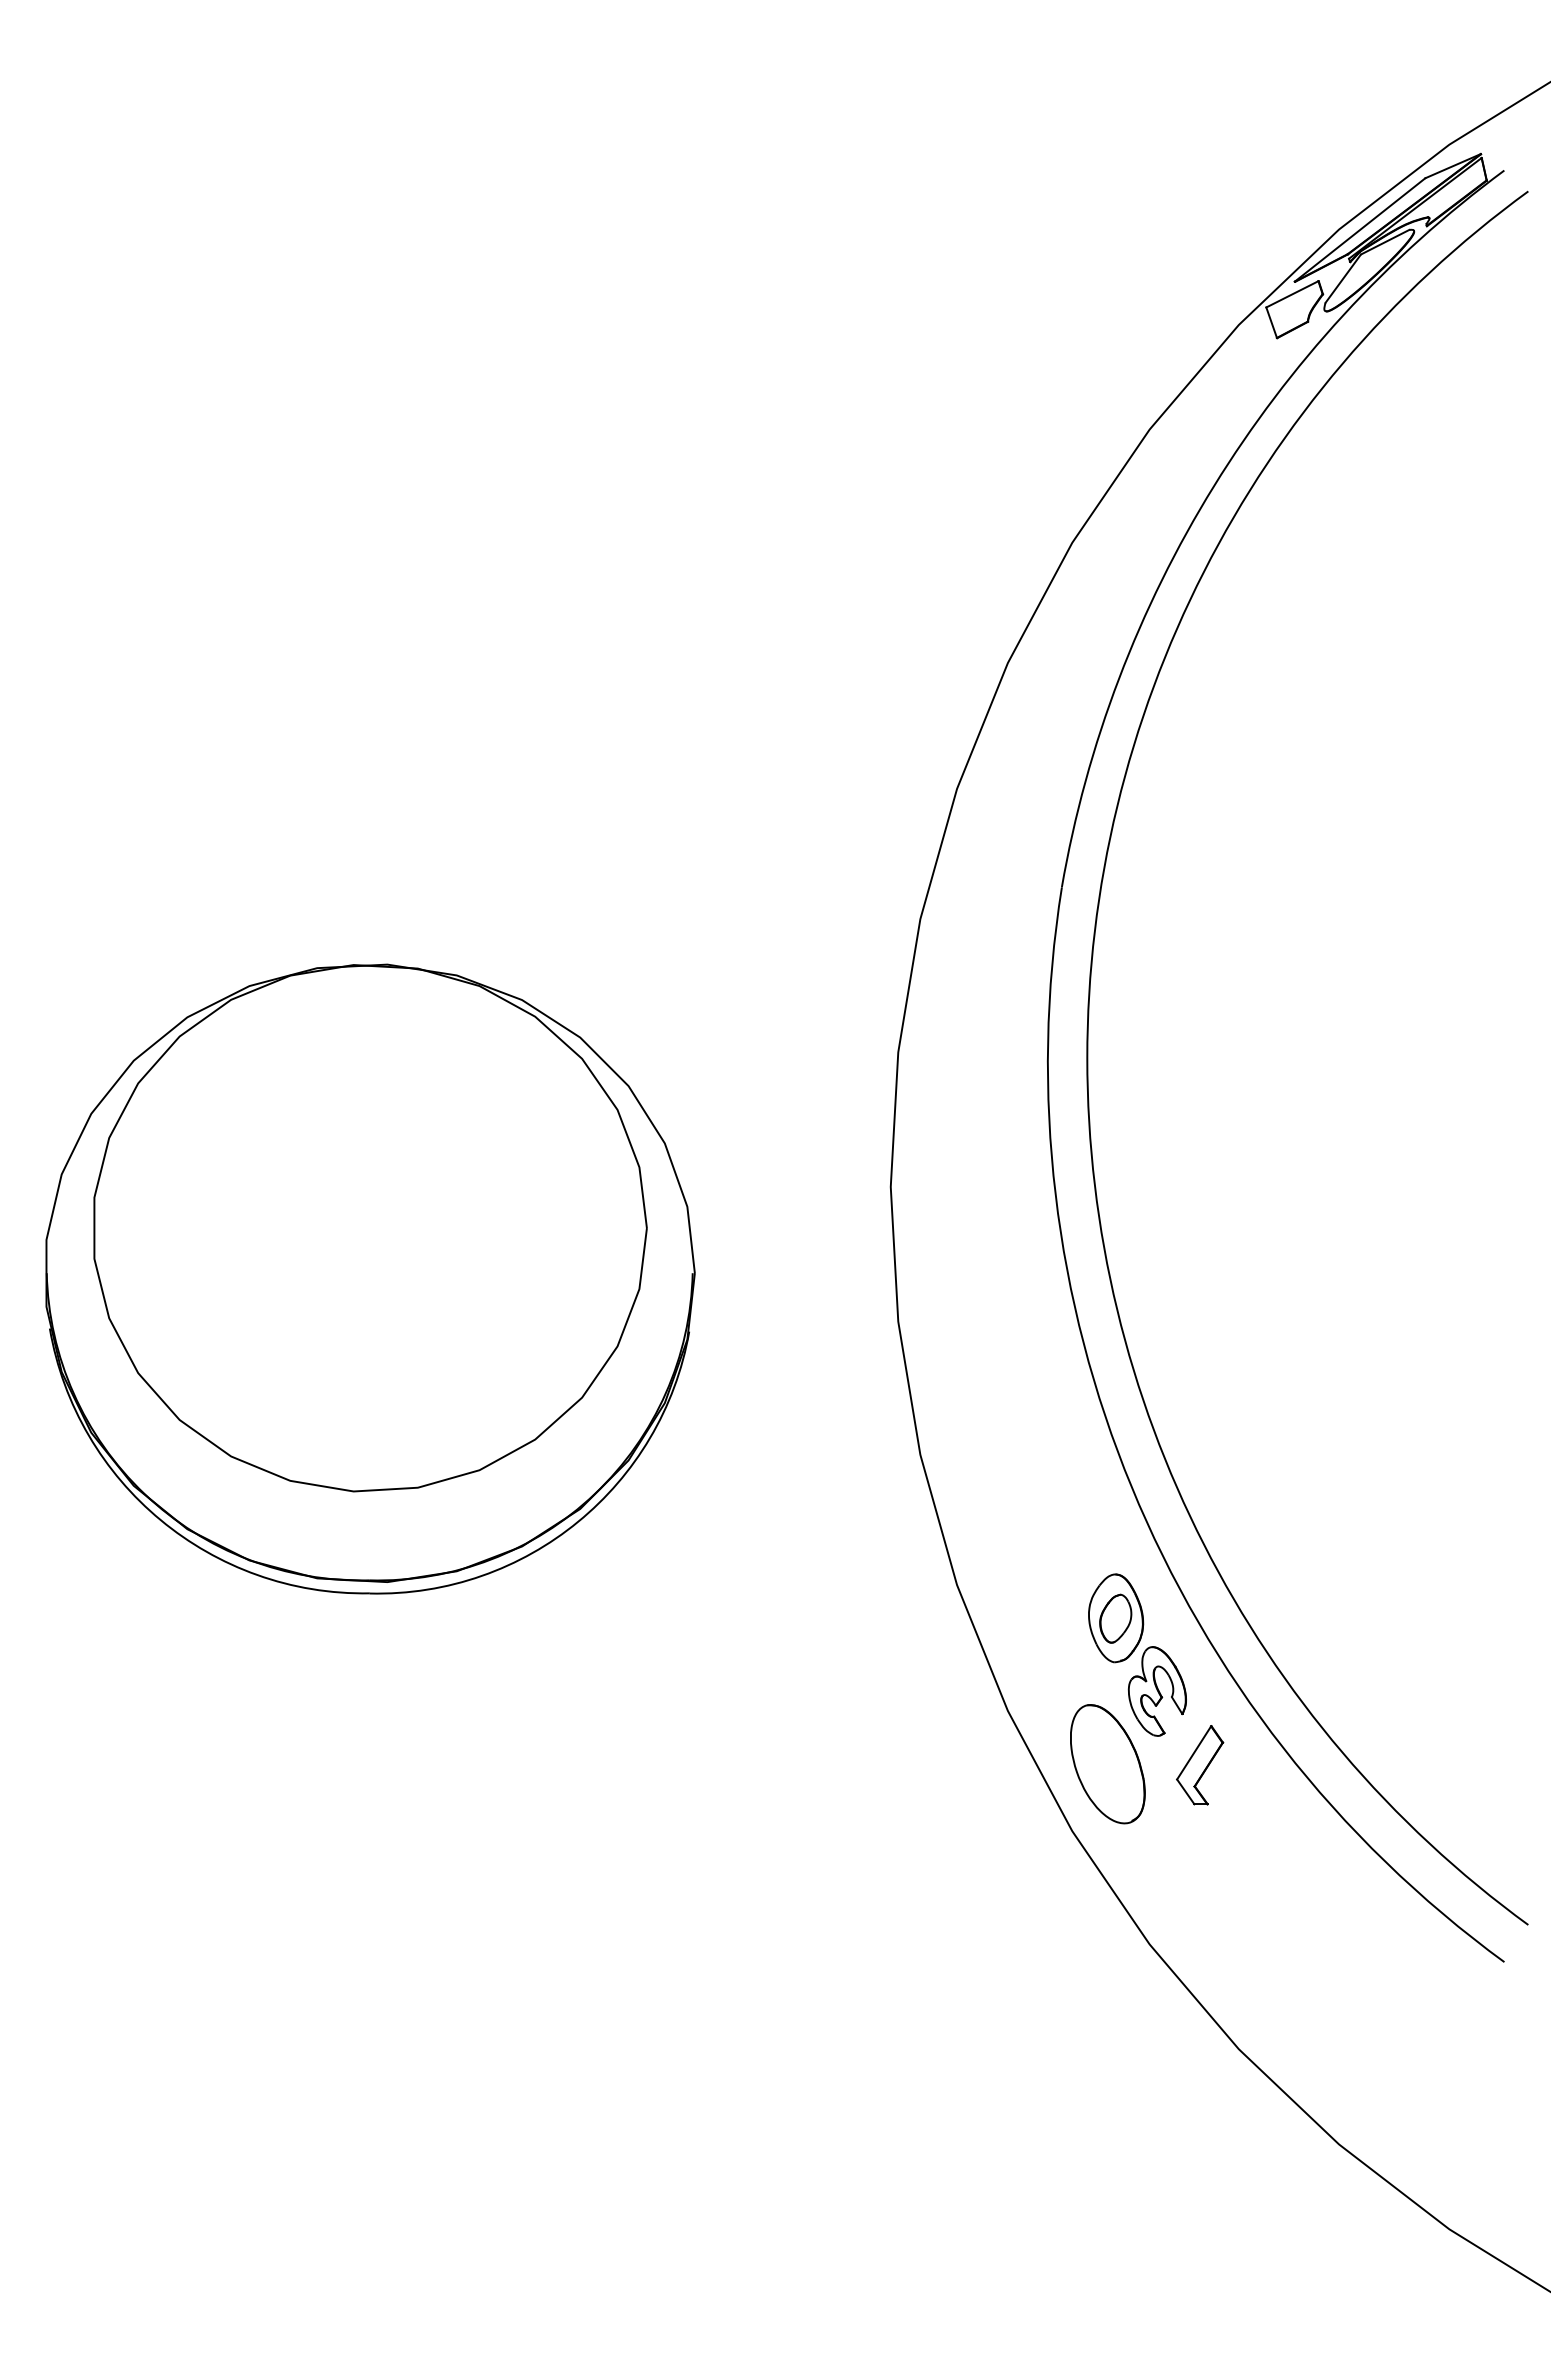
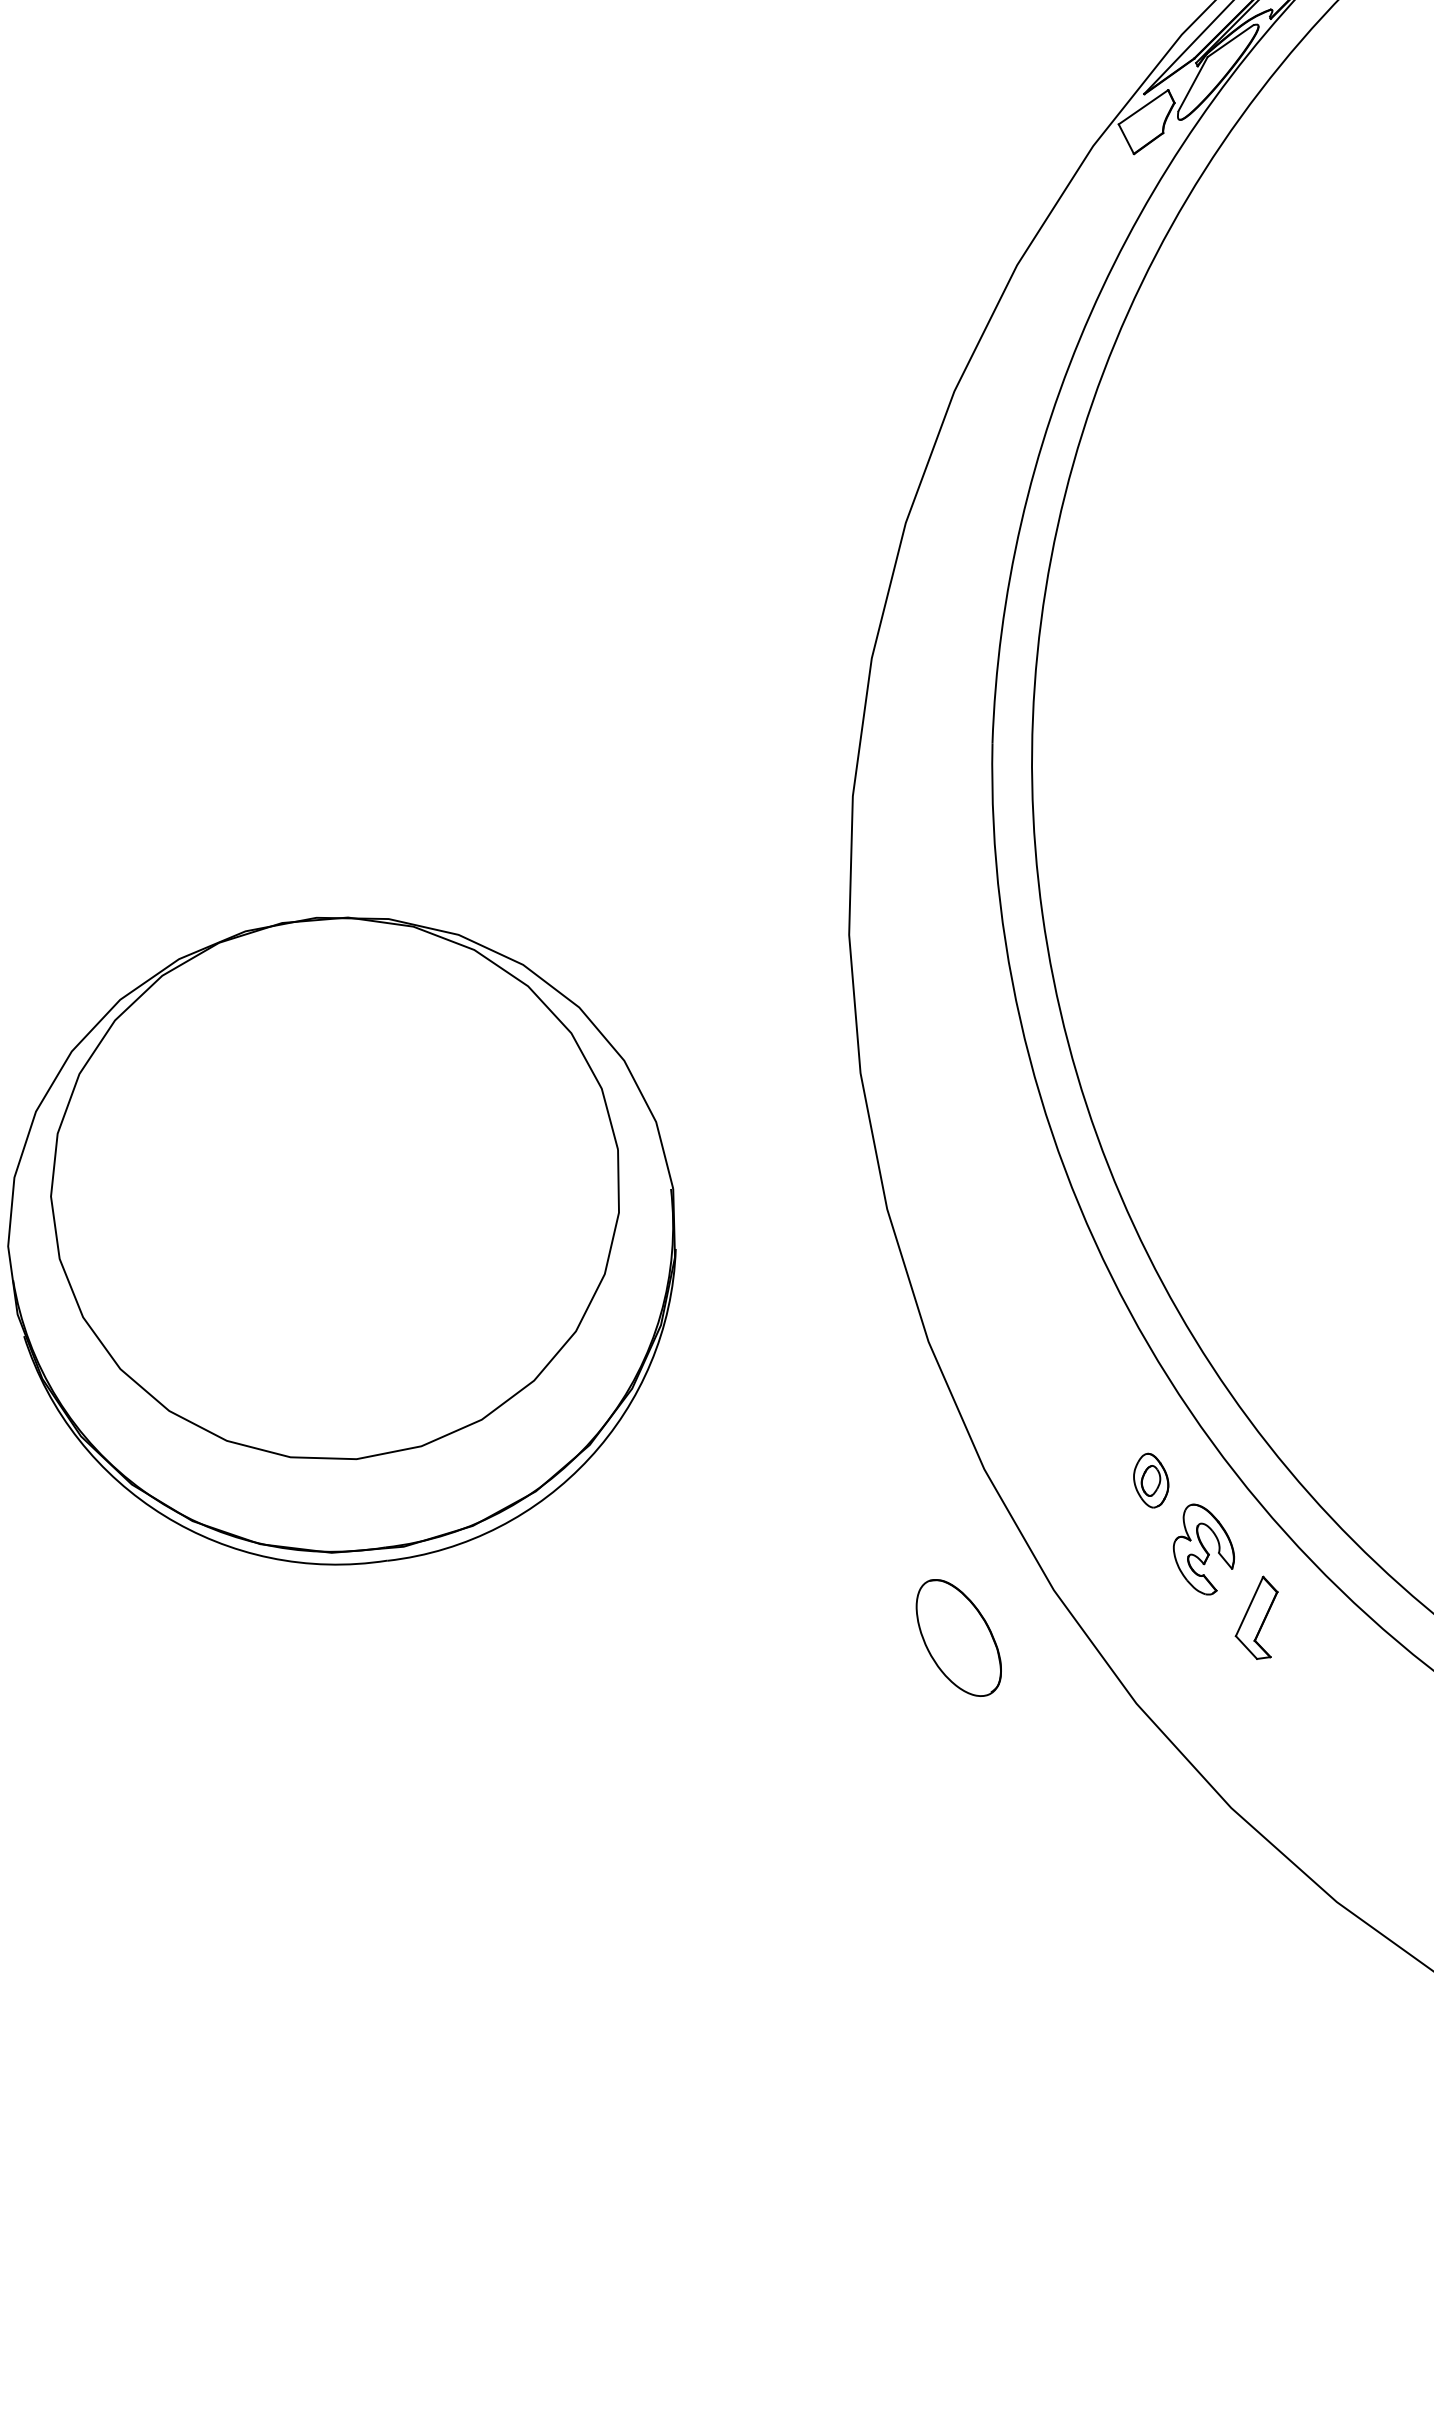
part: (1116, 1618) -> (1151, 1480), size x0.6
part: (1107, 1764) -> (958, 1638), moved

